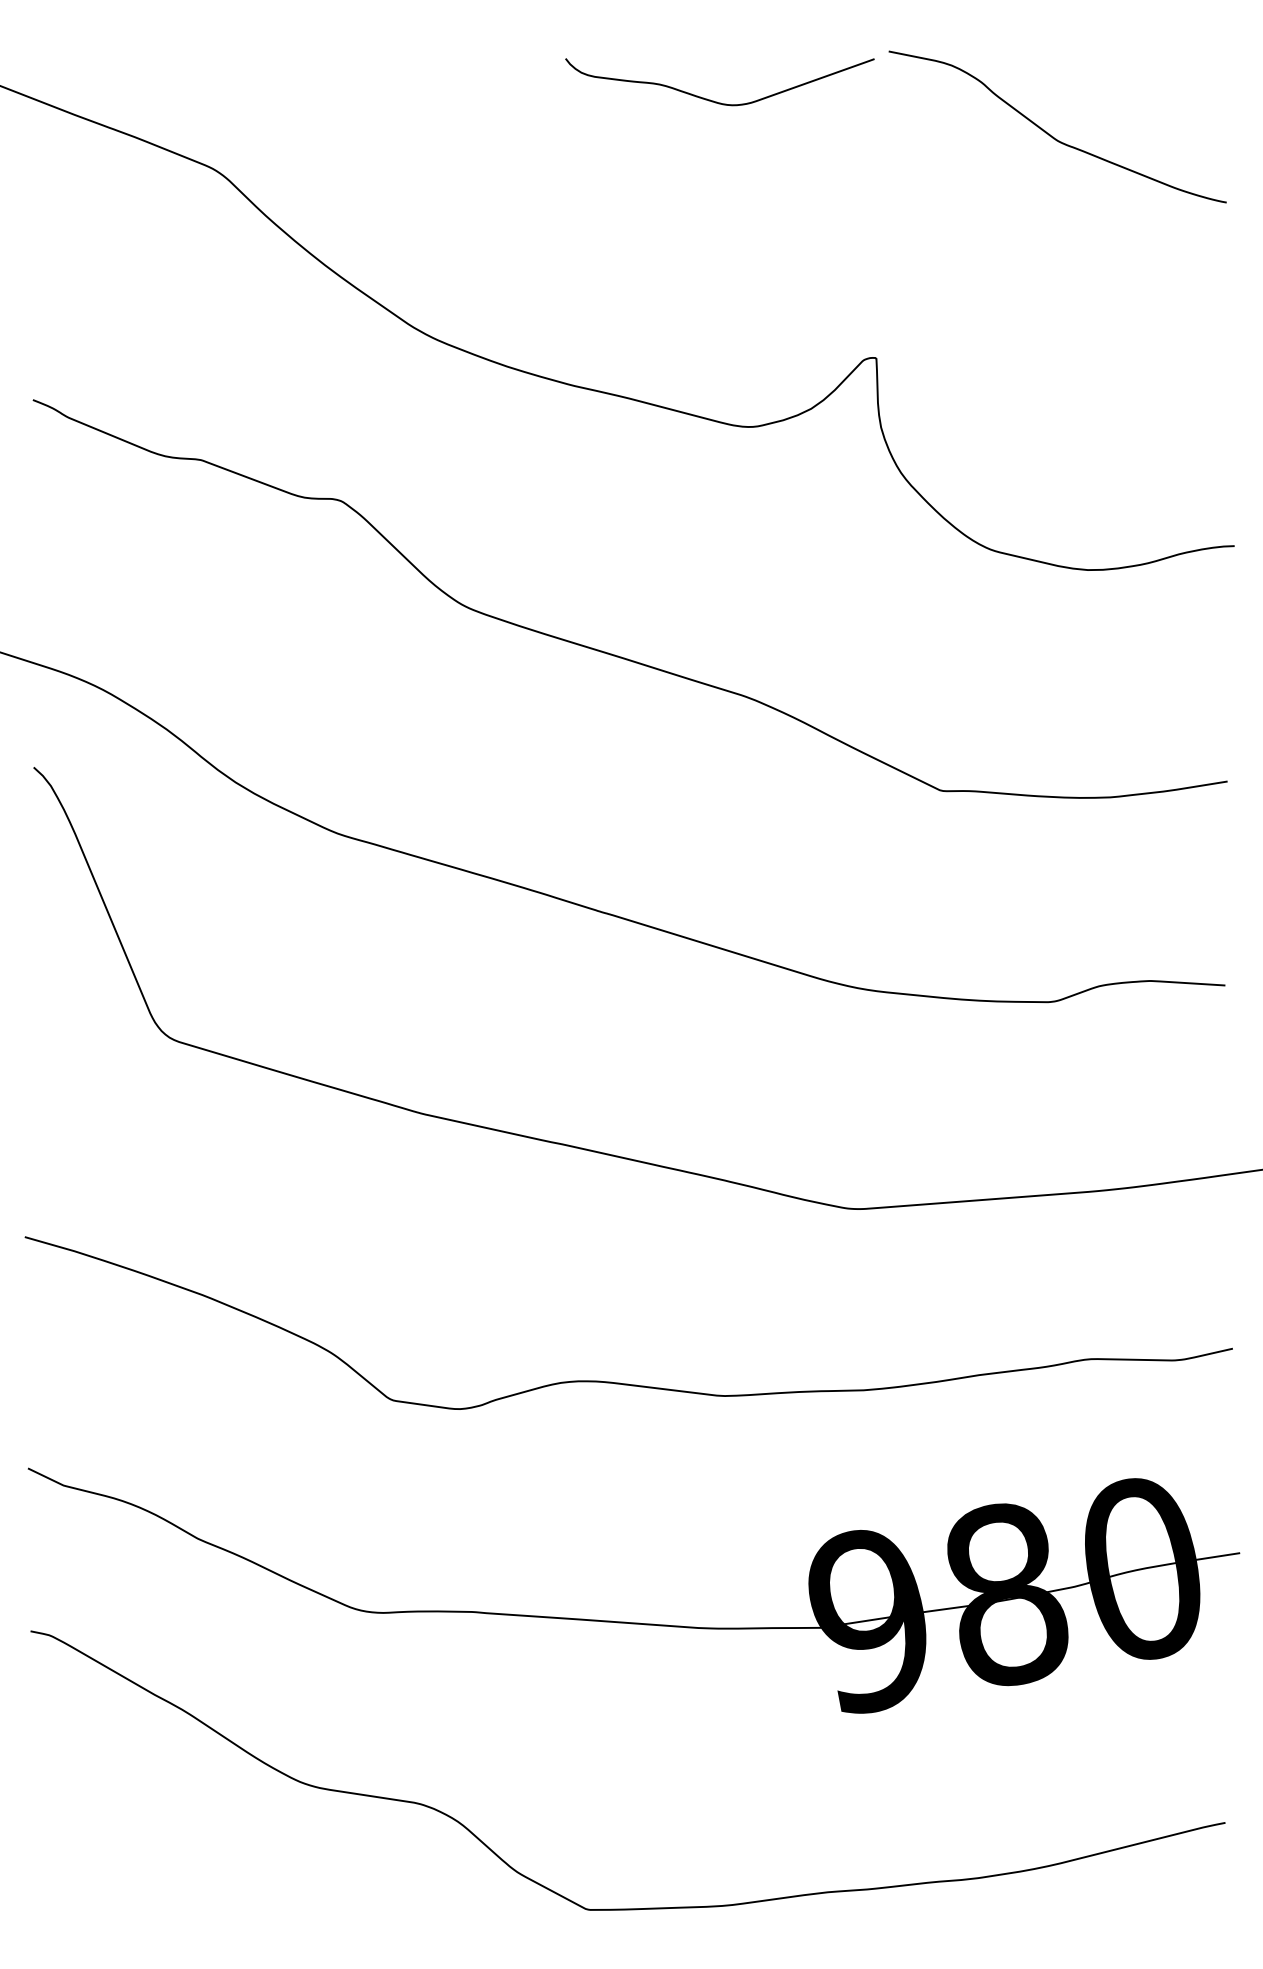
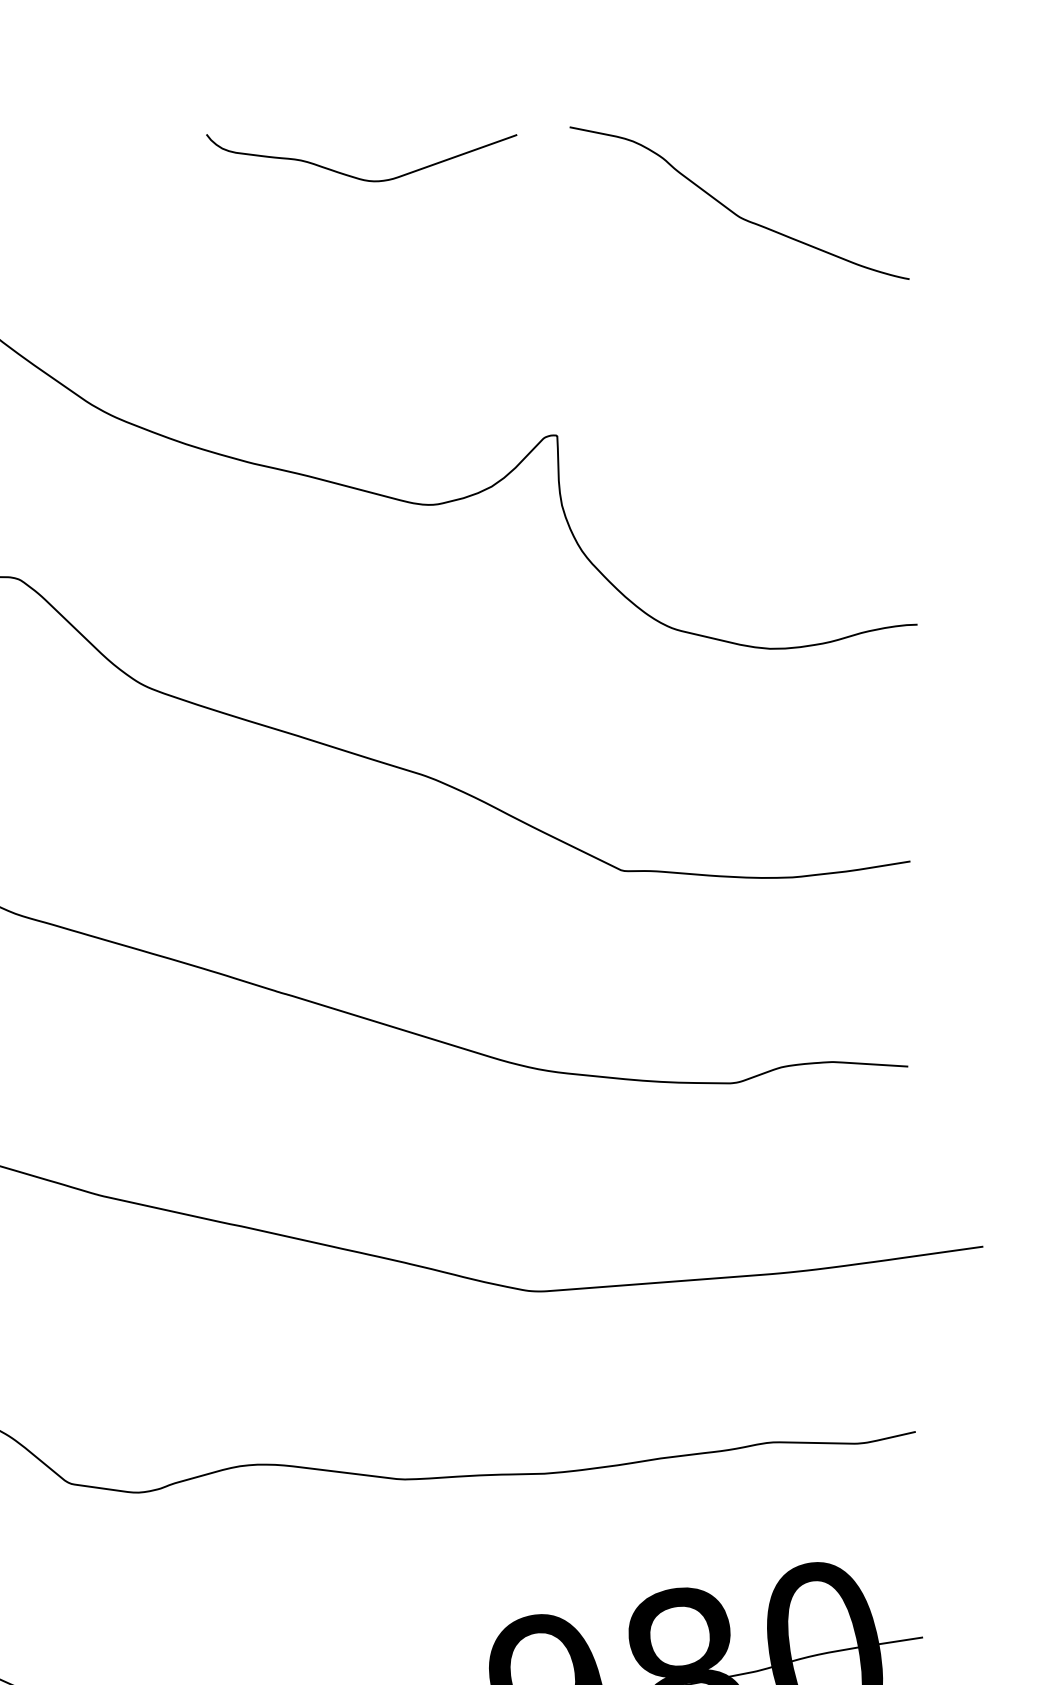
curve: (713, 100) -> (355, 176), moved

